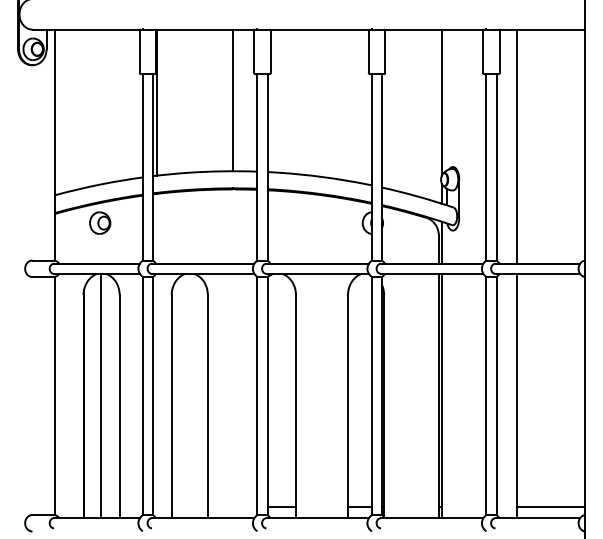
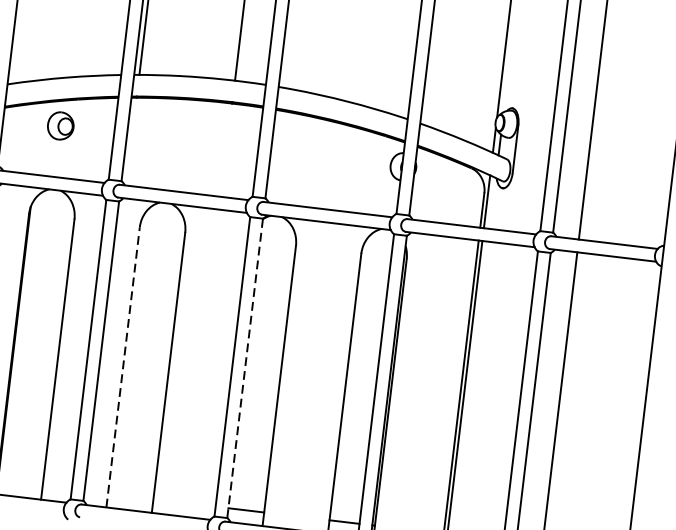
line: (101, 395) -> (36, 342), removed
line: (267, 395) -> (245, 367), solid -> dashed
line: (171, 406) -> (122, 367), solid -> dashed

